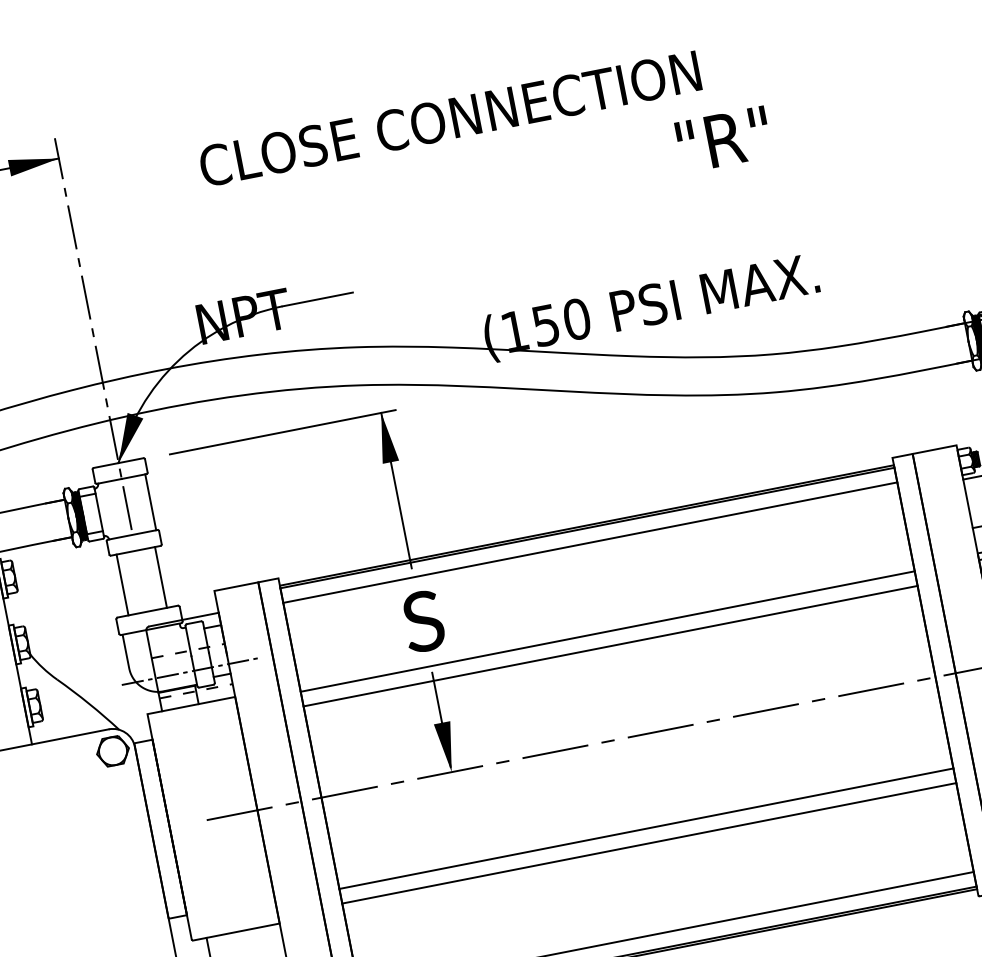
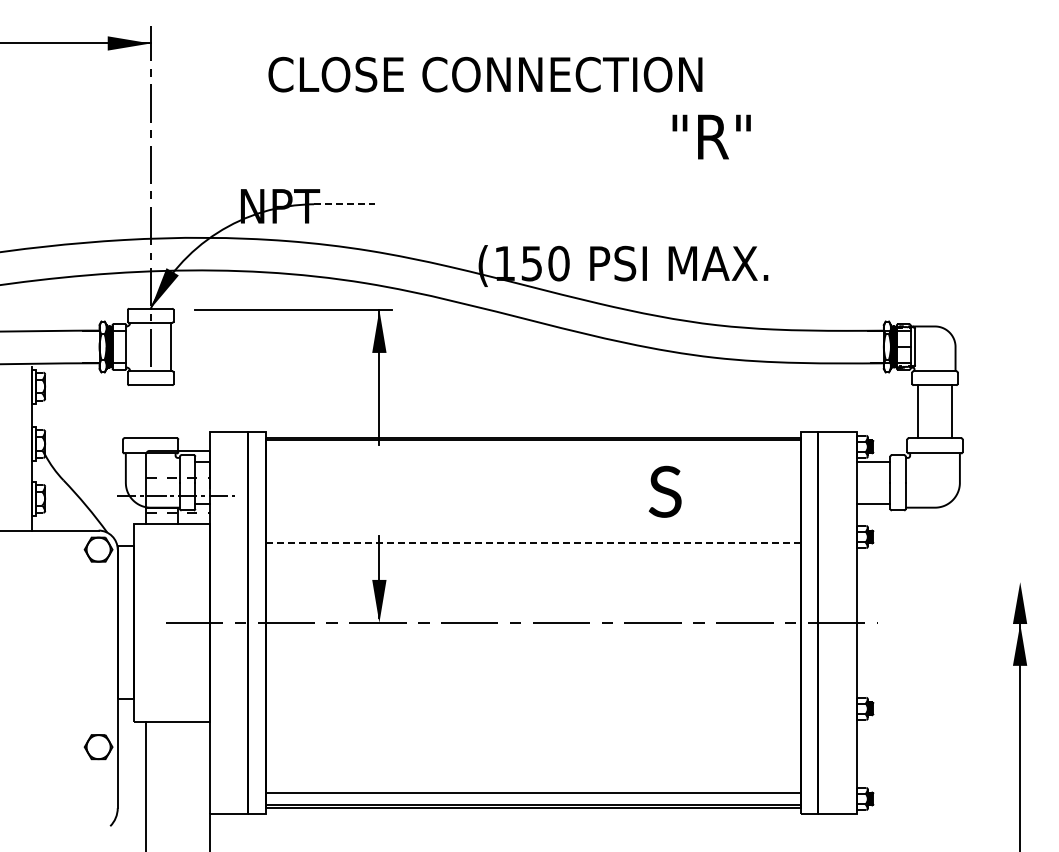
line: (317, 299) -> (344, 204), solid -> dashed
line: (589, 543) -> (532, 453), removed
line: (160, 577) -> (167, 411), removed
line: (121, 584) -> (133, 411), removed
text: (422, 621) -> (664, 491), moved
line: (606, 631) -> (532, 530), removed
line: (610, 646) -> (533, 543), solid -> dashed
line: (645, 828) -> (532, 702), removed
line: (648, 843) -> (532, 715), removed

